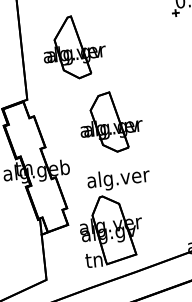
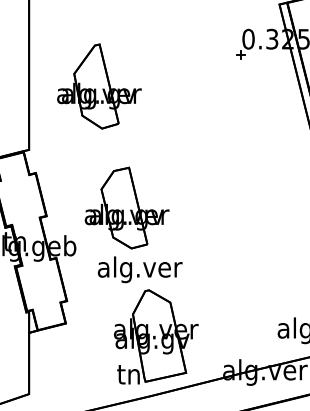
part: (110, 121) -> (126, 207), moved
part: (111, 229) -> (156, 336), moved

